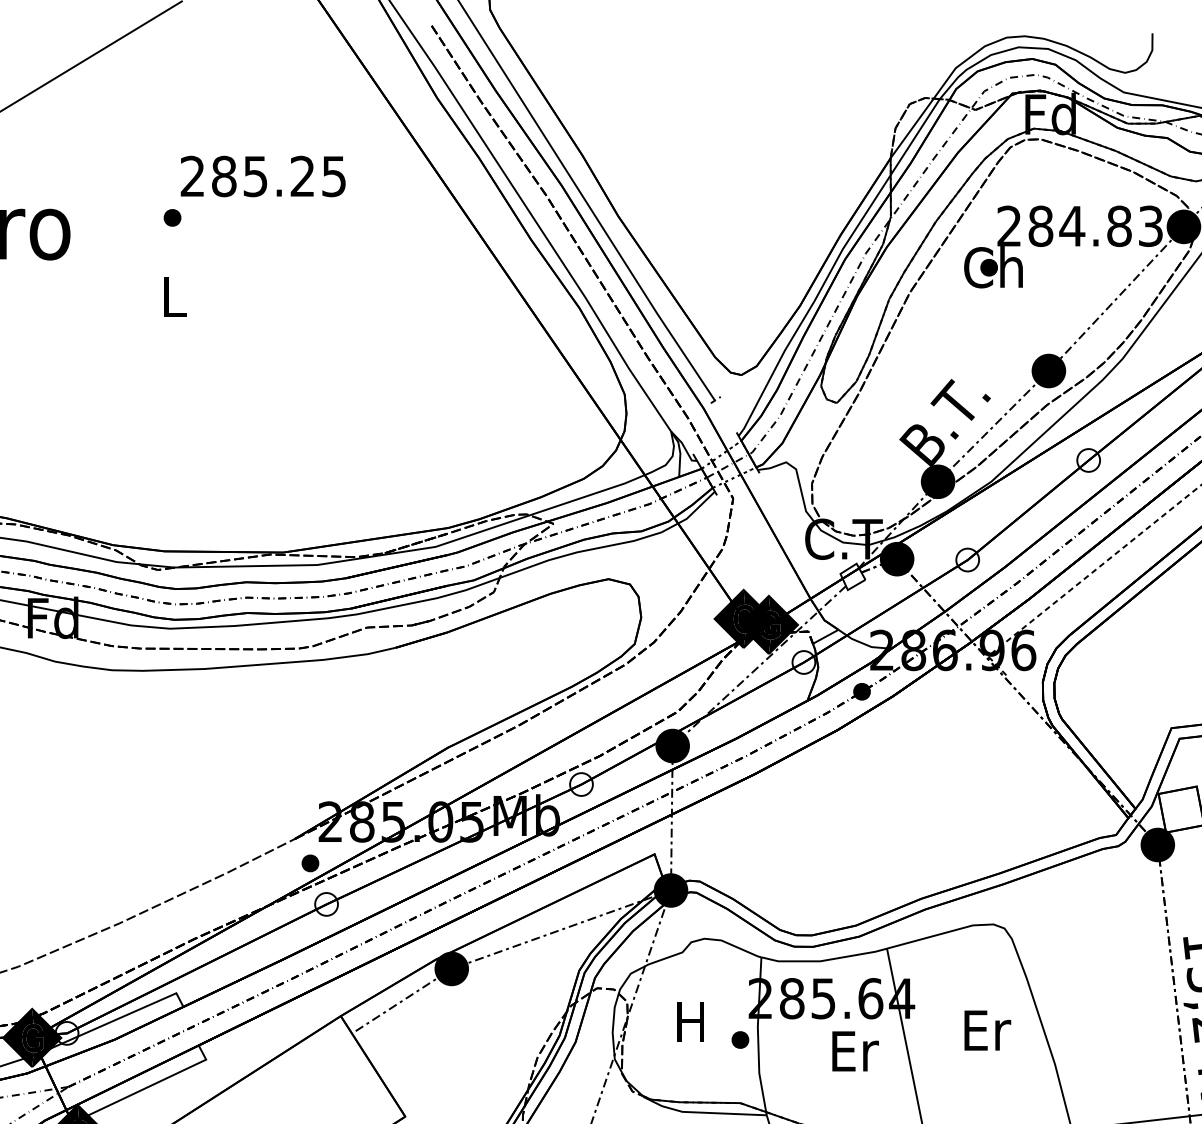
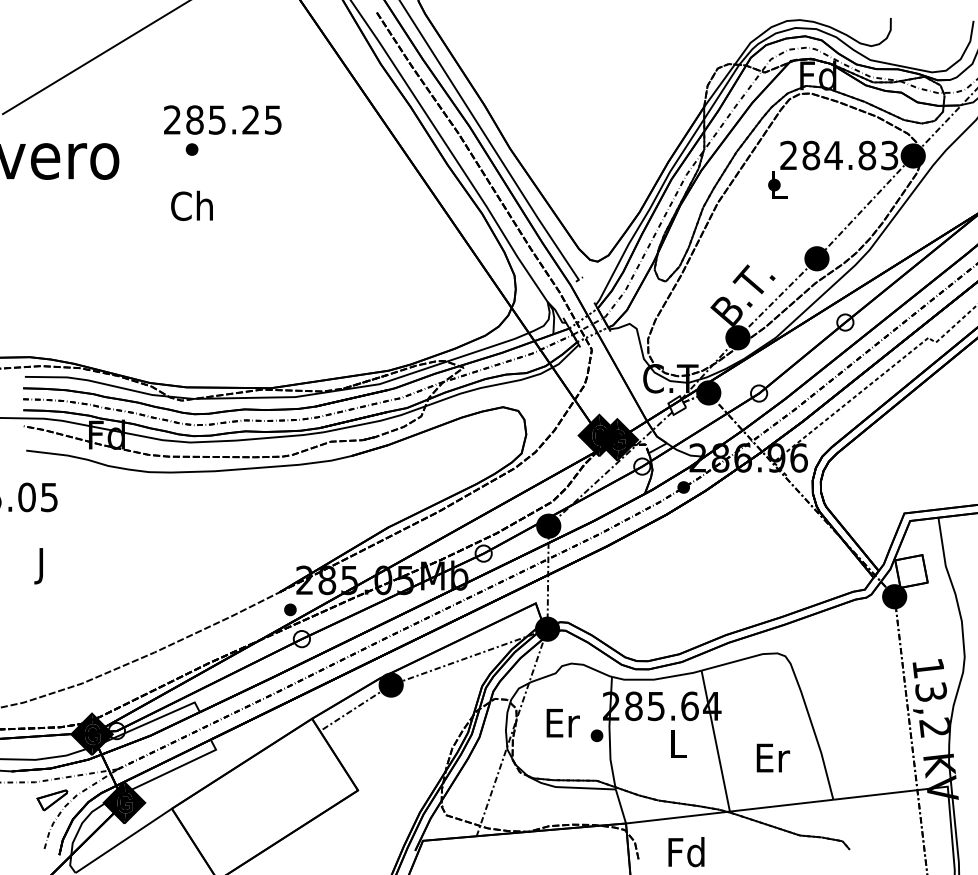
text: (262, 175) -> (222, 119), moved
text: (993, 266) -> (777, 184), Ch -> L
text: (171, 296) -> (191, 205), L -> Ch
text: (692, 1021) -> (562, 722), H -> Er
text: (987, 1029) -> (773, 757), moved
text: (854, 1050) -> (678, 743), Er -> L

